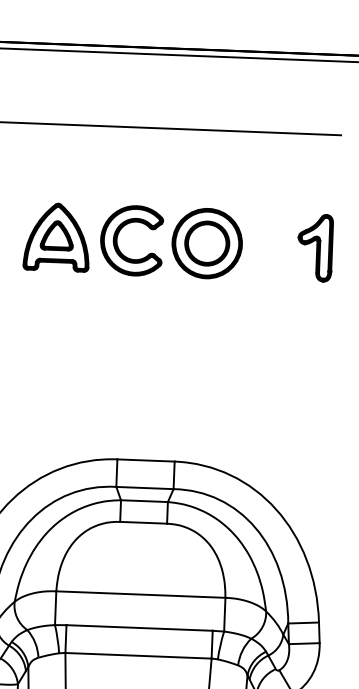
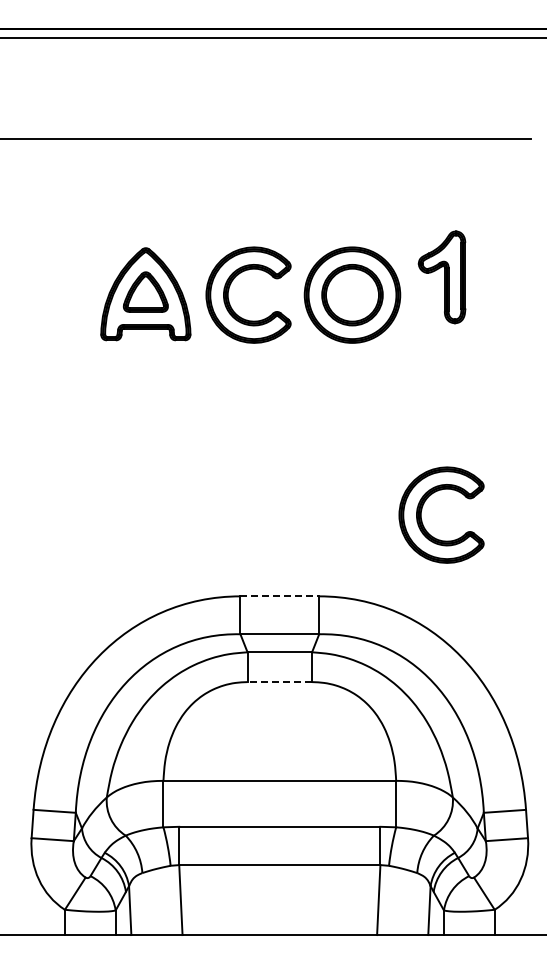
part: (314, 247) -> (441, 277), moved
part: (252, 402) -> (422, 510), added
line: (146, 460) -> (280, 596), solid -> dashed
line: (143, 523) -> (279, 682), solid -> dashed

